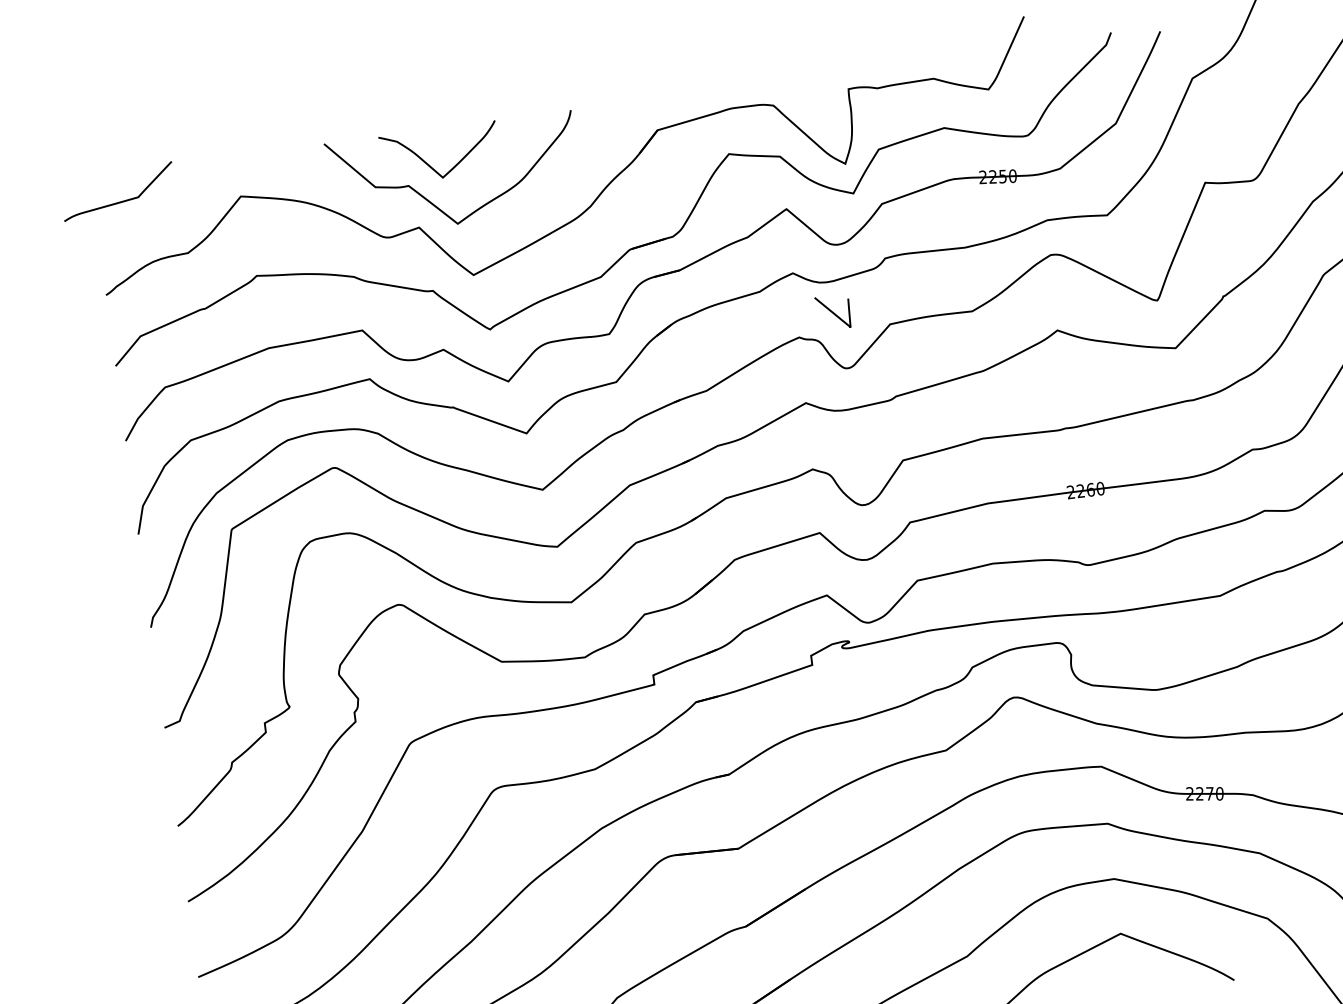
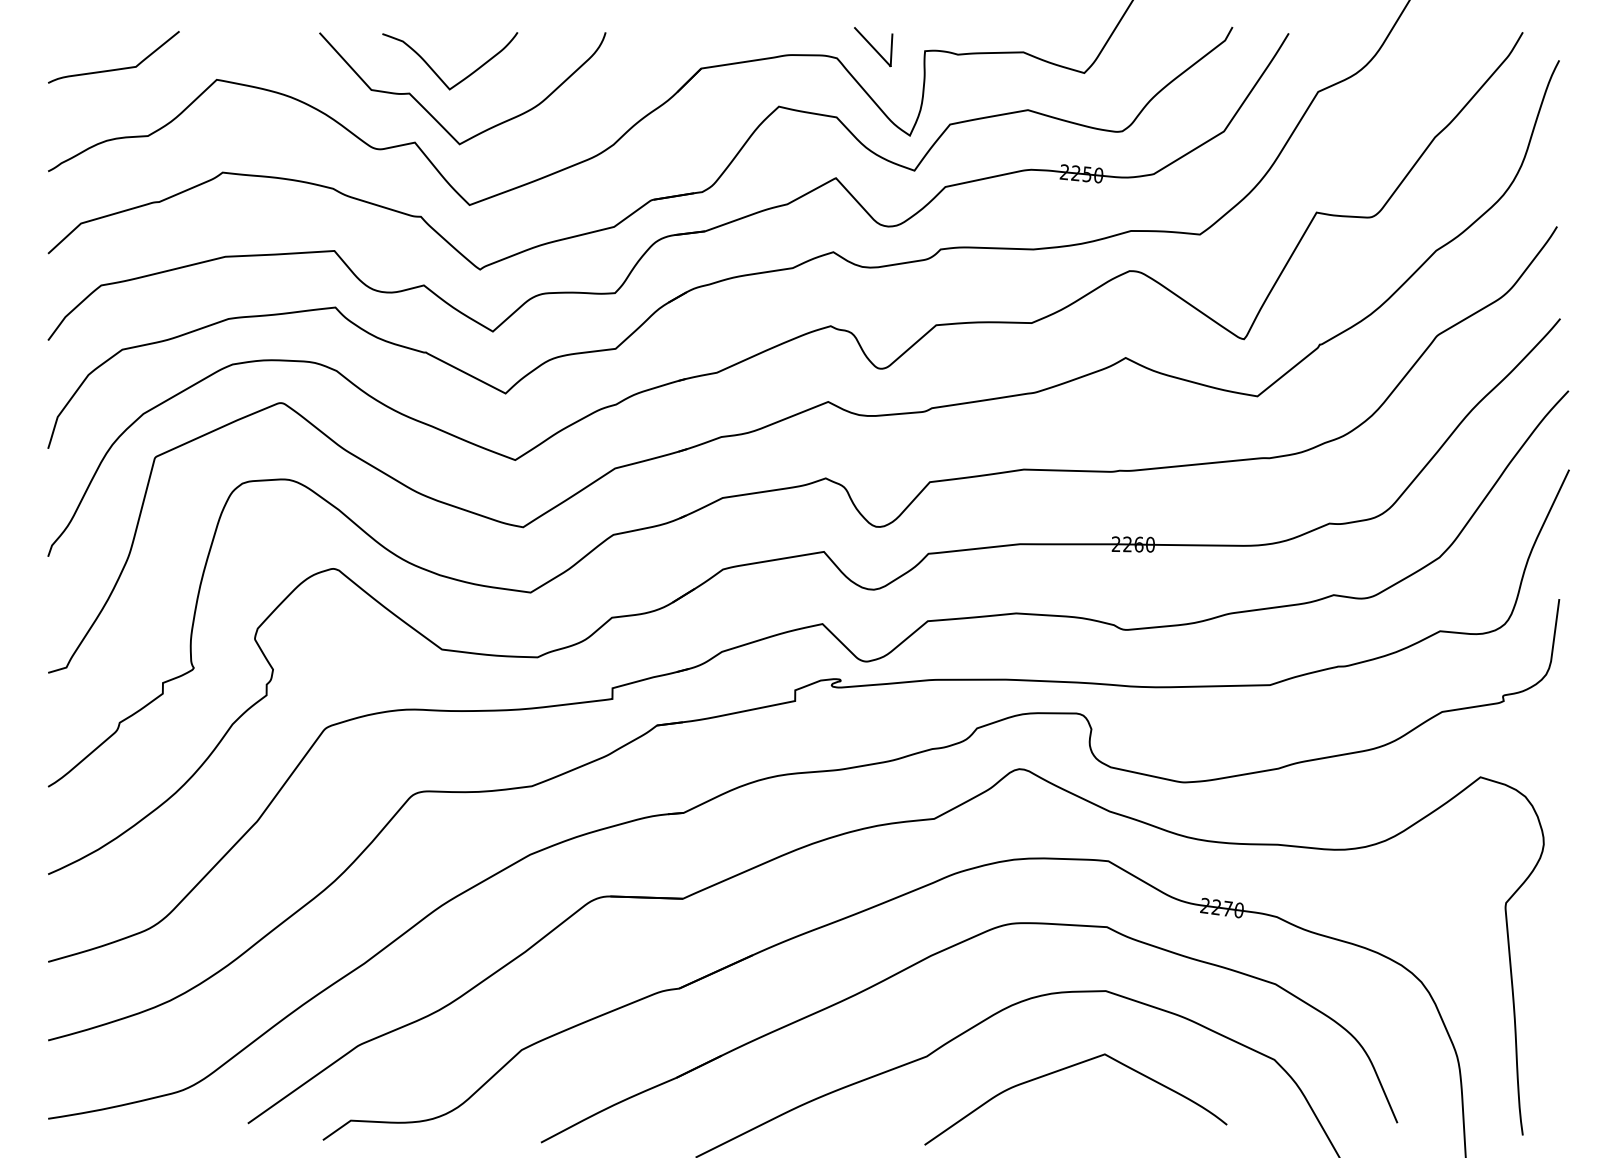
curve: (121, 200) -> (116, 68), moved
curve: (833, 312) -> (873, 47), moved

